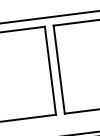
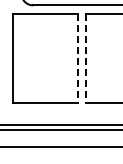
line: (59, 70) -> (86, 59), solid -> dashed
line: (50, 71) -> (77, 59), solid -> dashed

